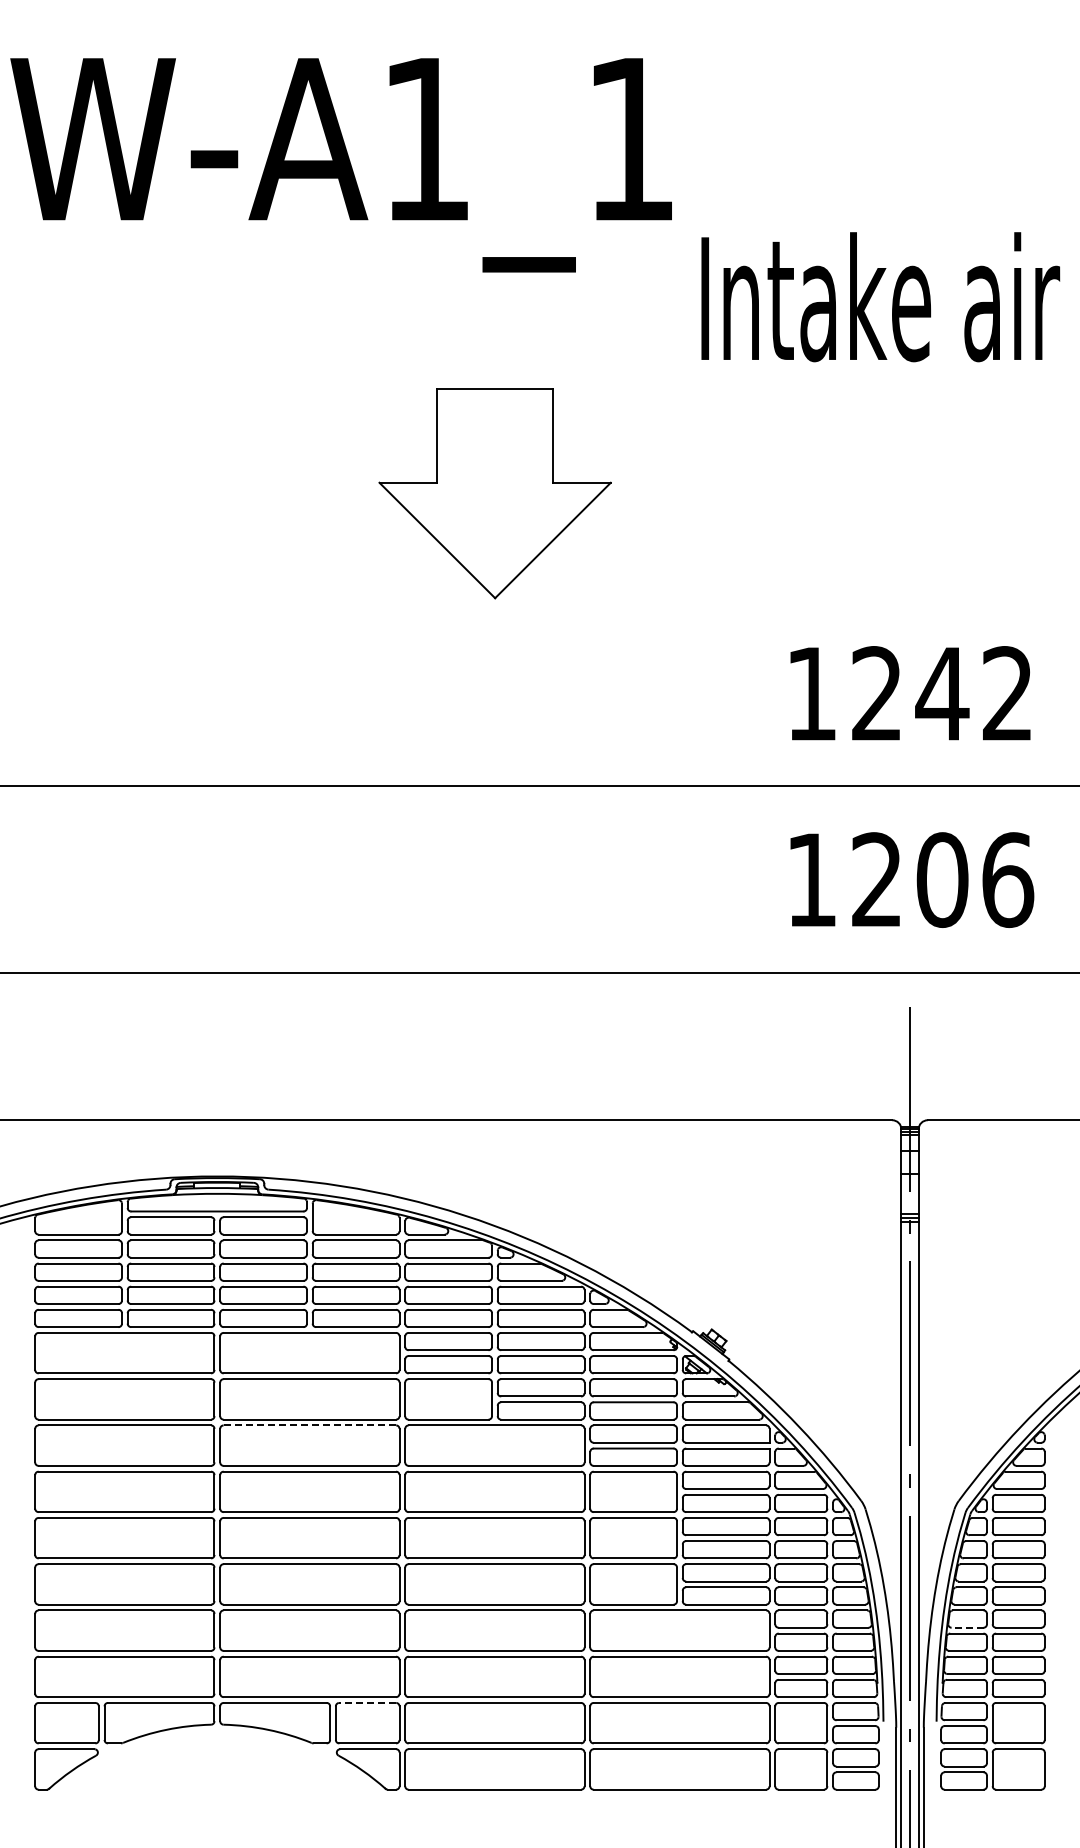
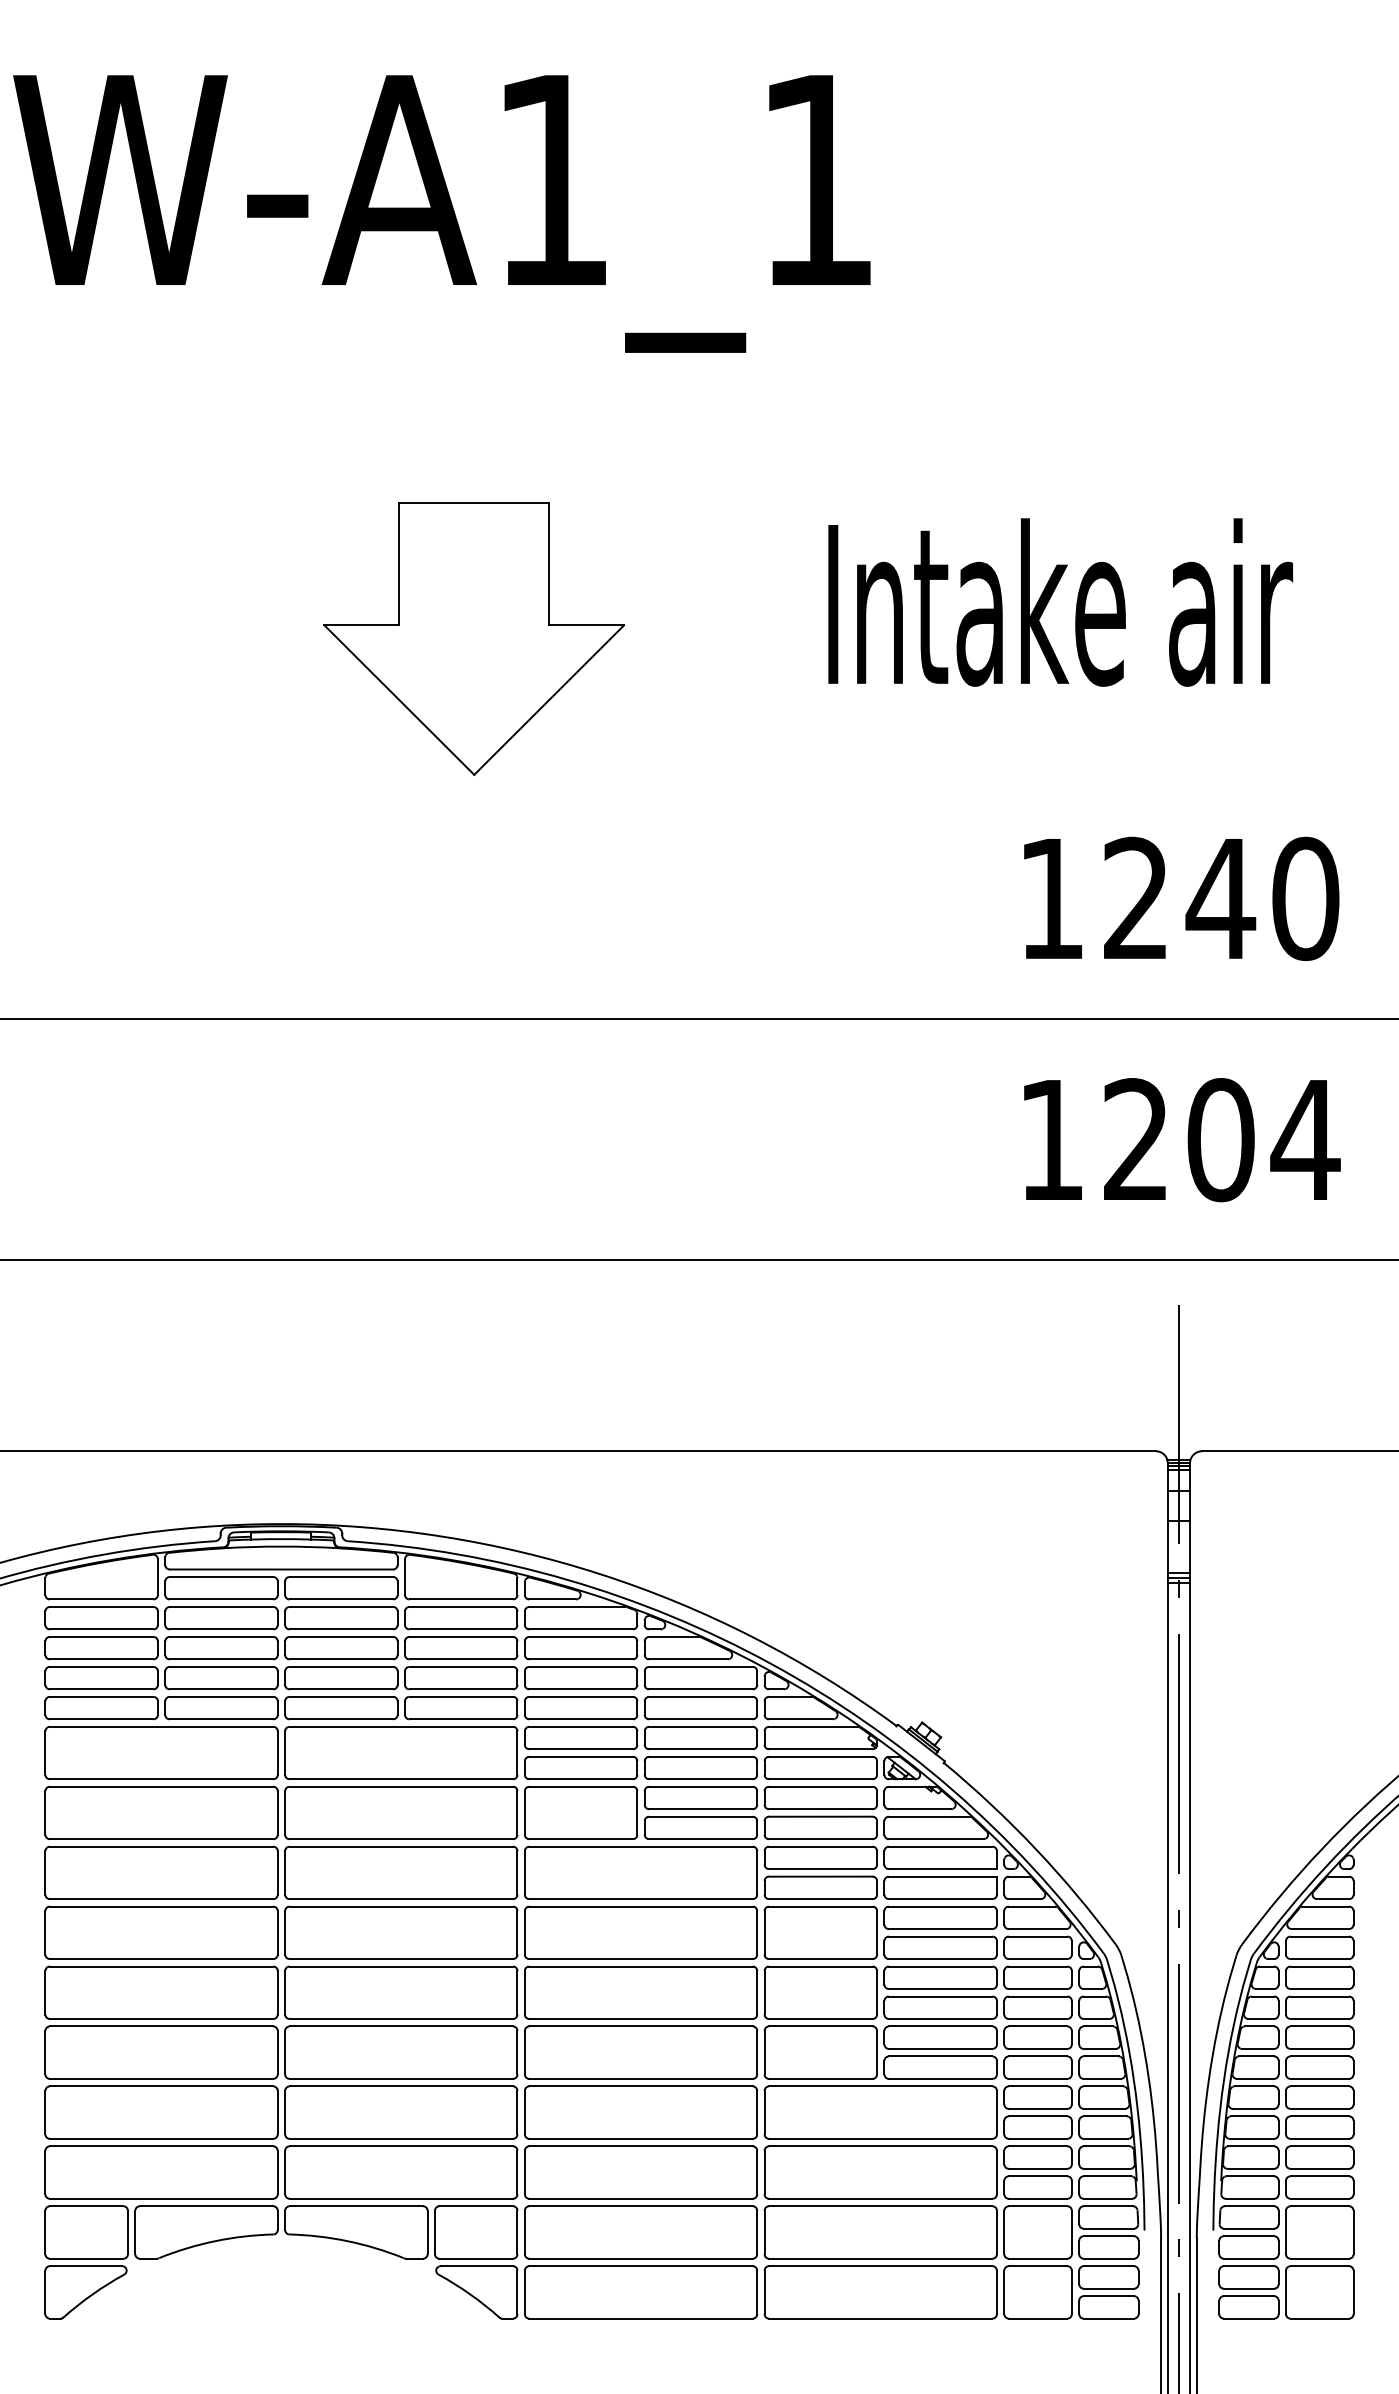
text: (880, 297) -> (1060, 602), moved
part: (494, 493) -> (473, 639), moved
text: (1007, 693) -> (1305, 898), 1242 -> 1240
text: (1007, 879) -> (1305, 1139), 1206 -> 1204
line: (309, 1425) -> (400, 1846), dashed -> solid
line: (967, 1627) -> (1253, 2108), dashed -> solid
line: (367, 1702) -> (475, 2205), dashed -> solid

